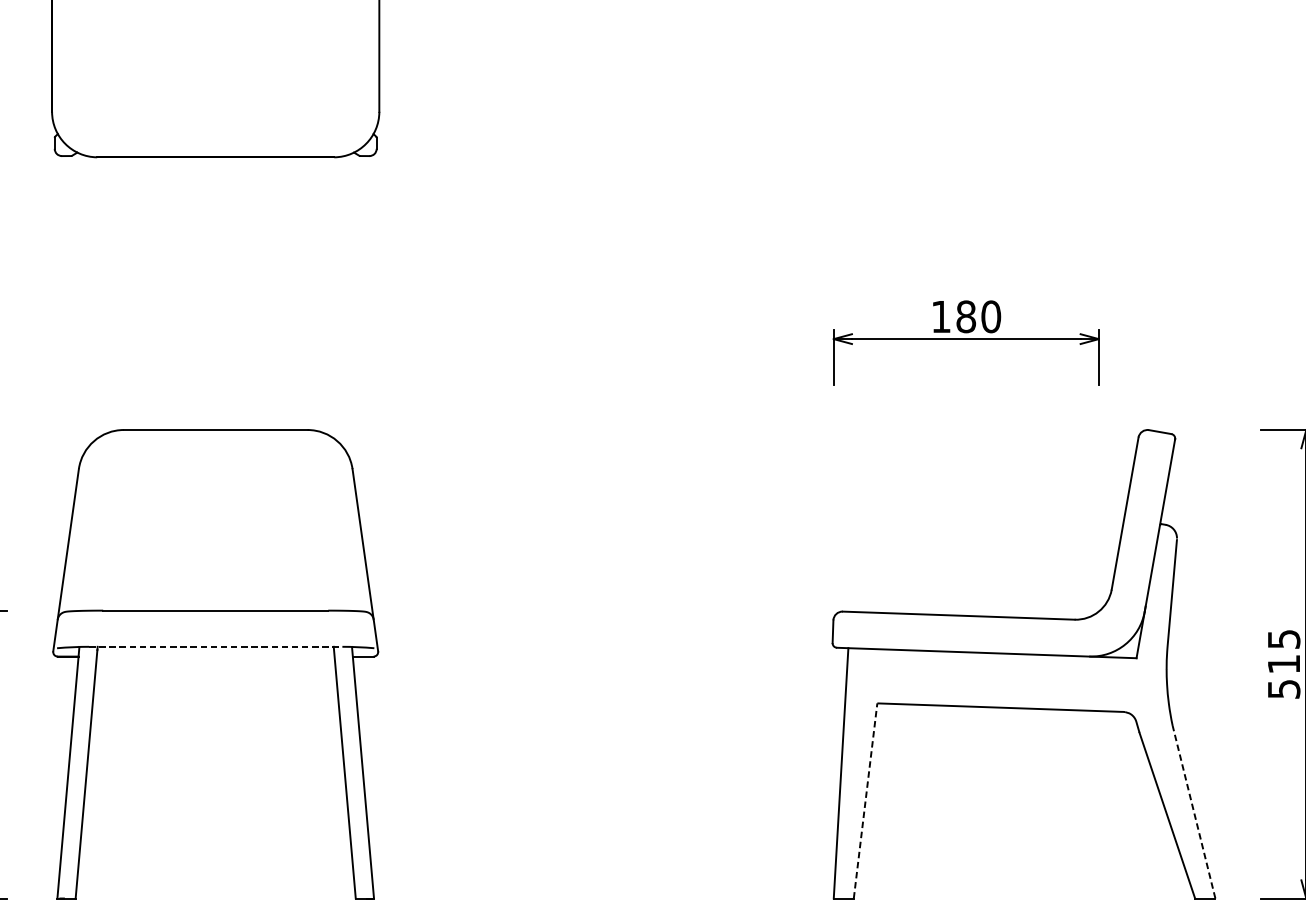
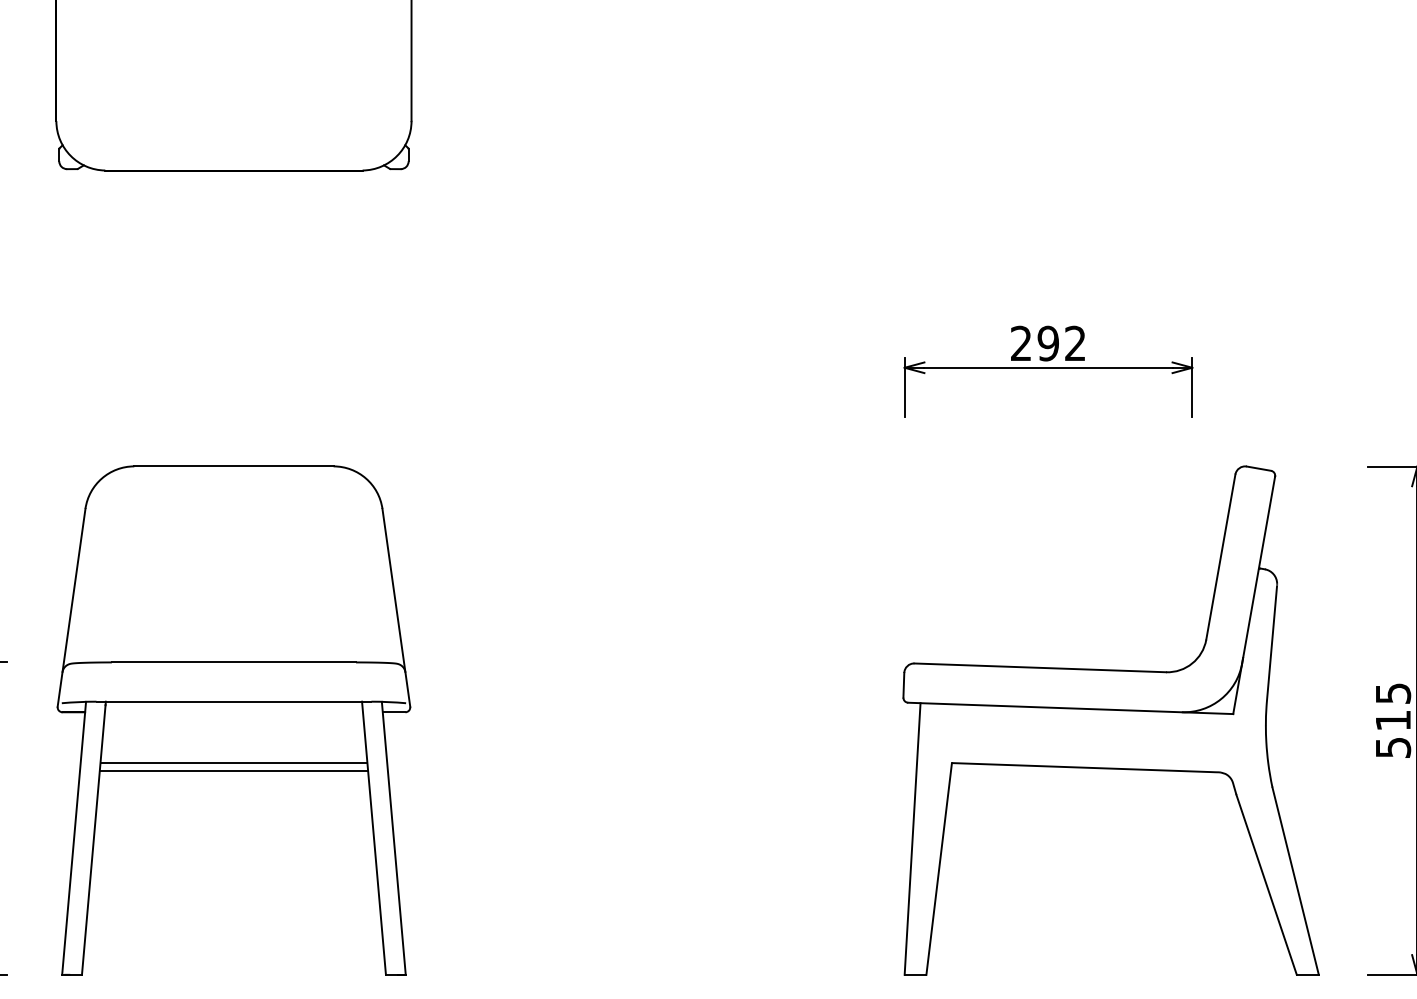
text: (966, 316) -> (1048, 343), 180 -> 292
line: (216, 646) -> (234, 701), dashed -> solid
line: (215, 702) -> (233, 762), added
line: (215, 710) -> (233, 770), added
line: (865, 800) -> (939, 868), dashed -> solid
line: (1193, 811) -> (1295, 880), dashed -> solid

